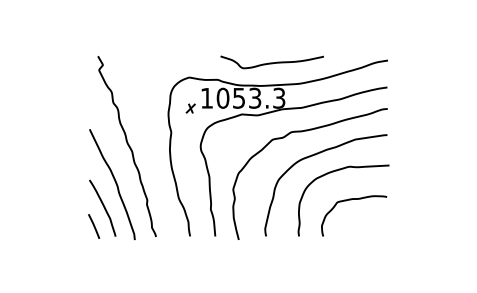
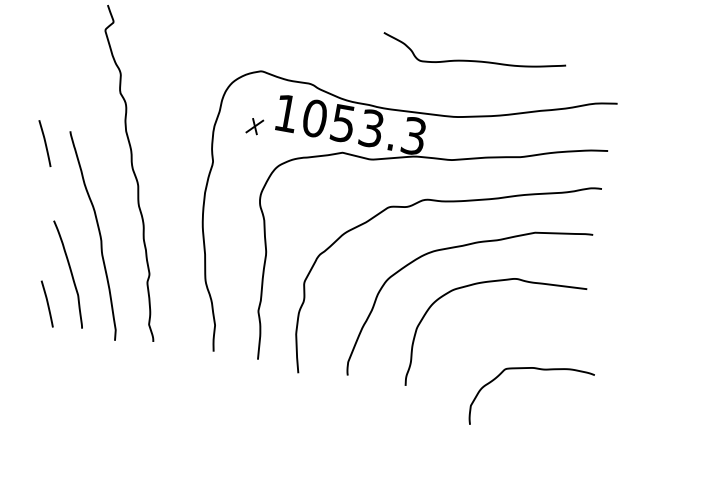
curve: (271, 62) -> (471, 59), moved
line: (77, 138) -> (45, 143), added
curve: (351, 200) -> (531, 370), moved

